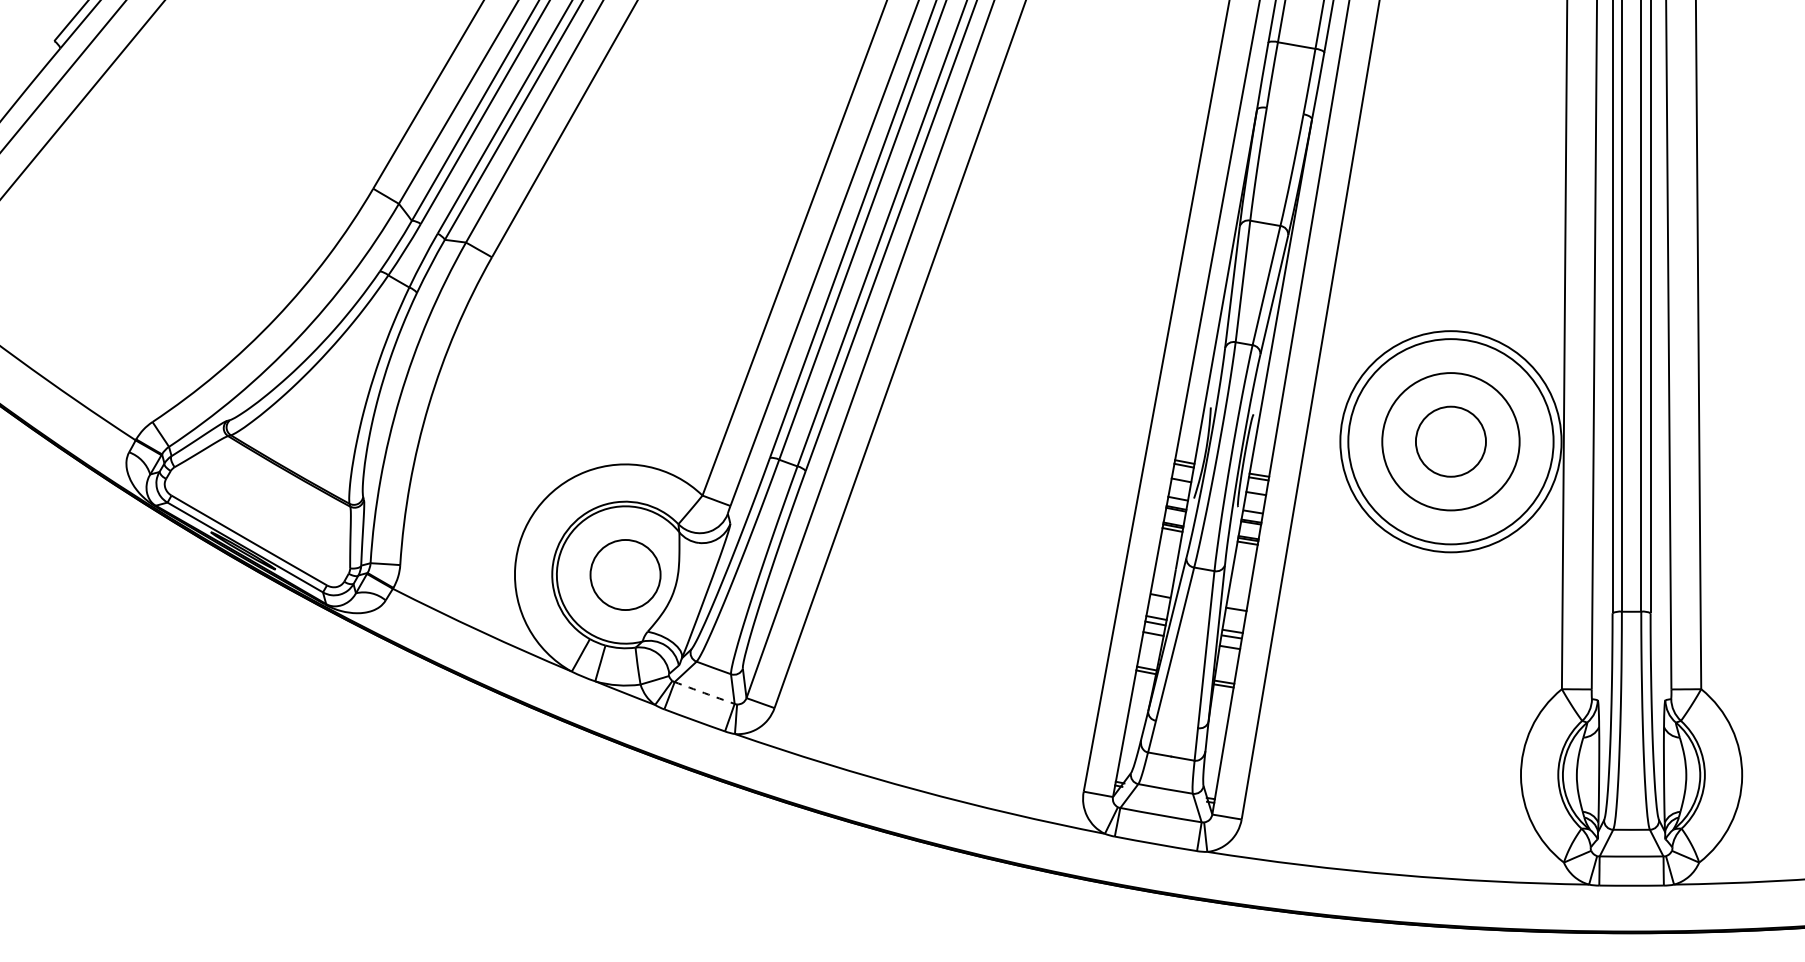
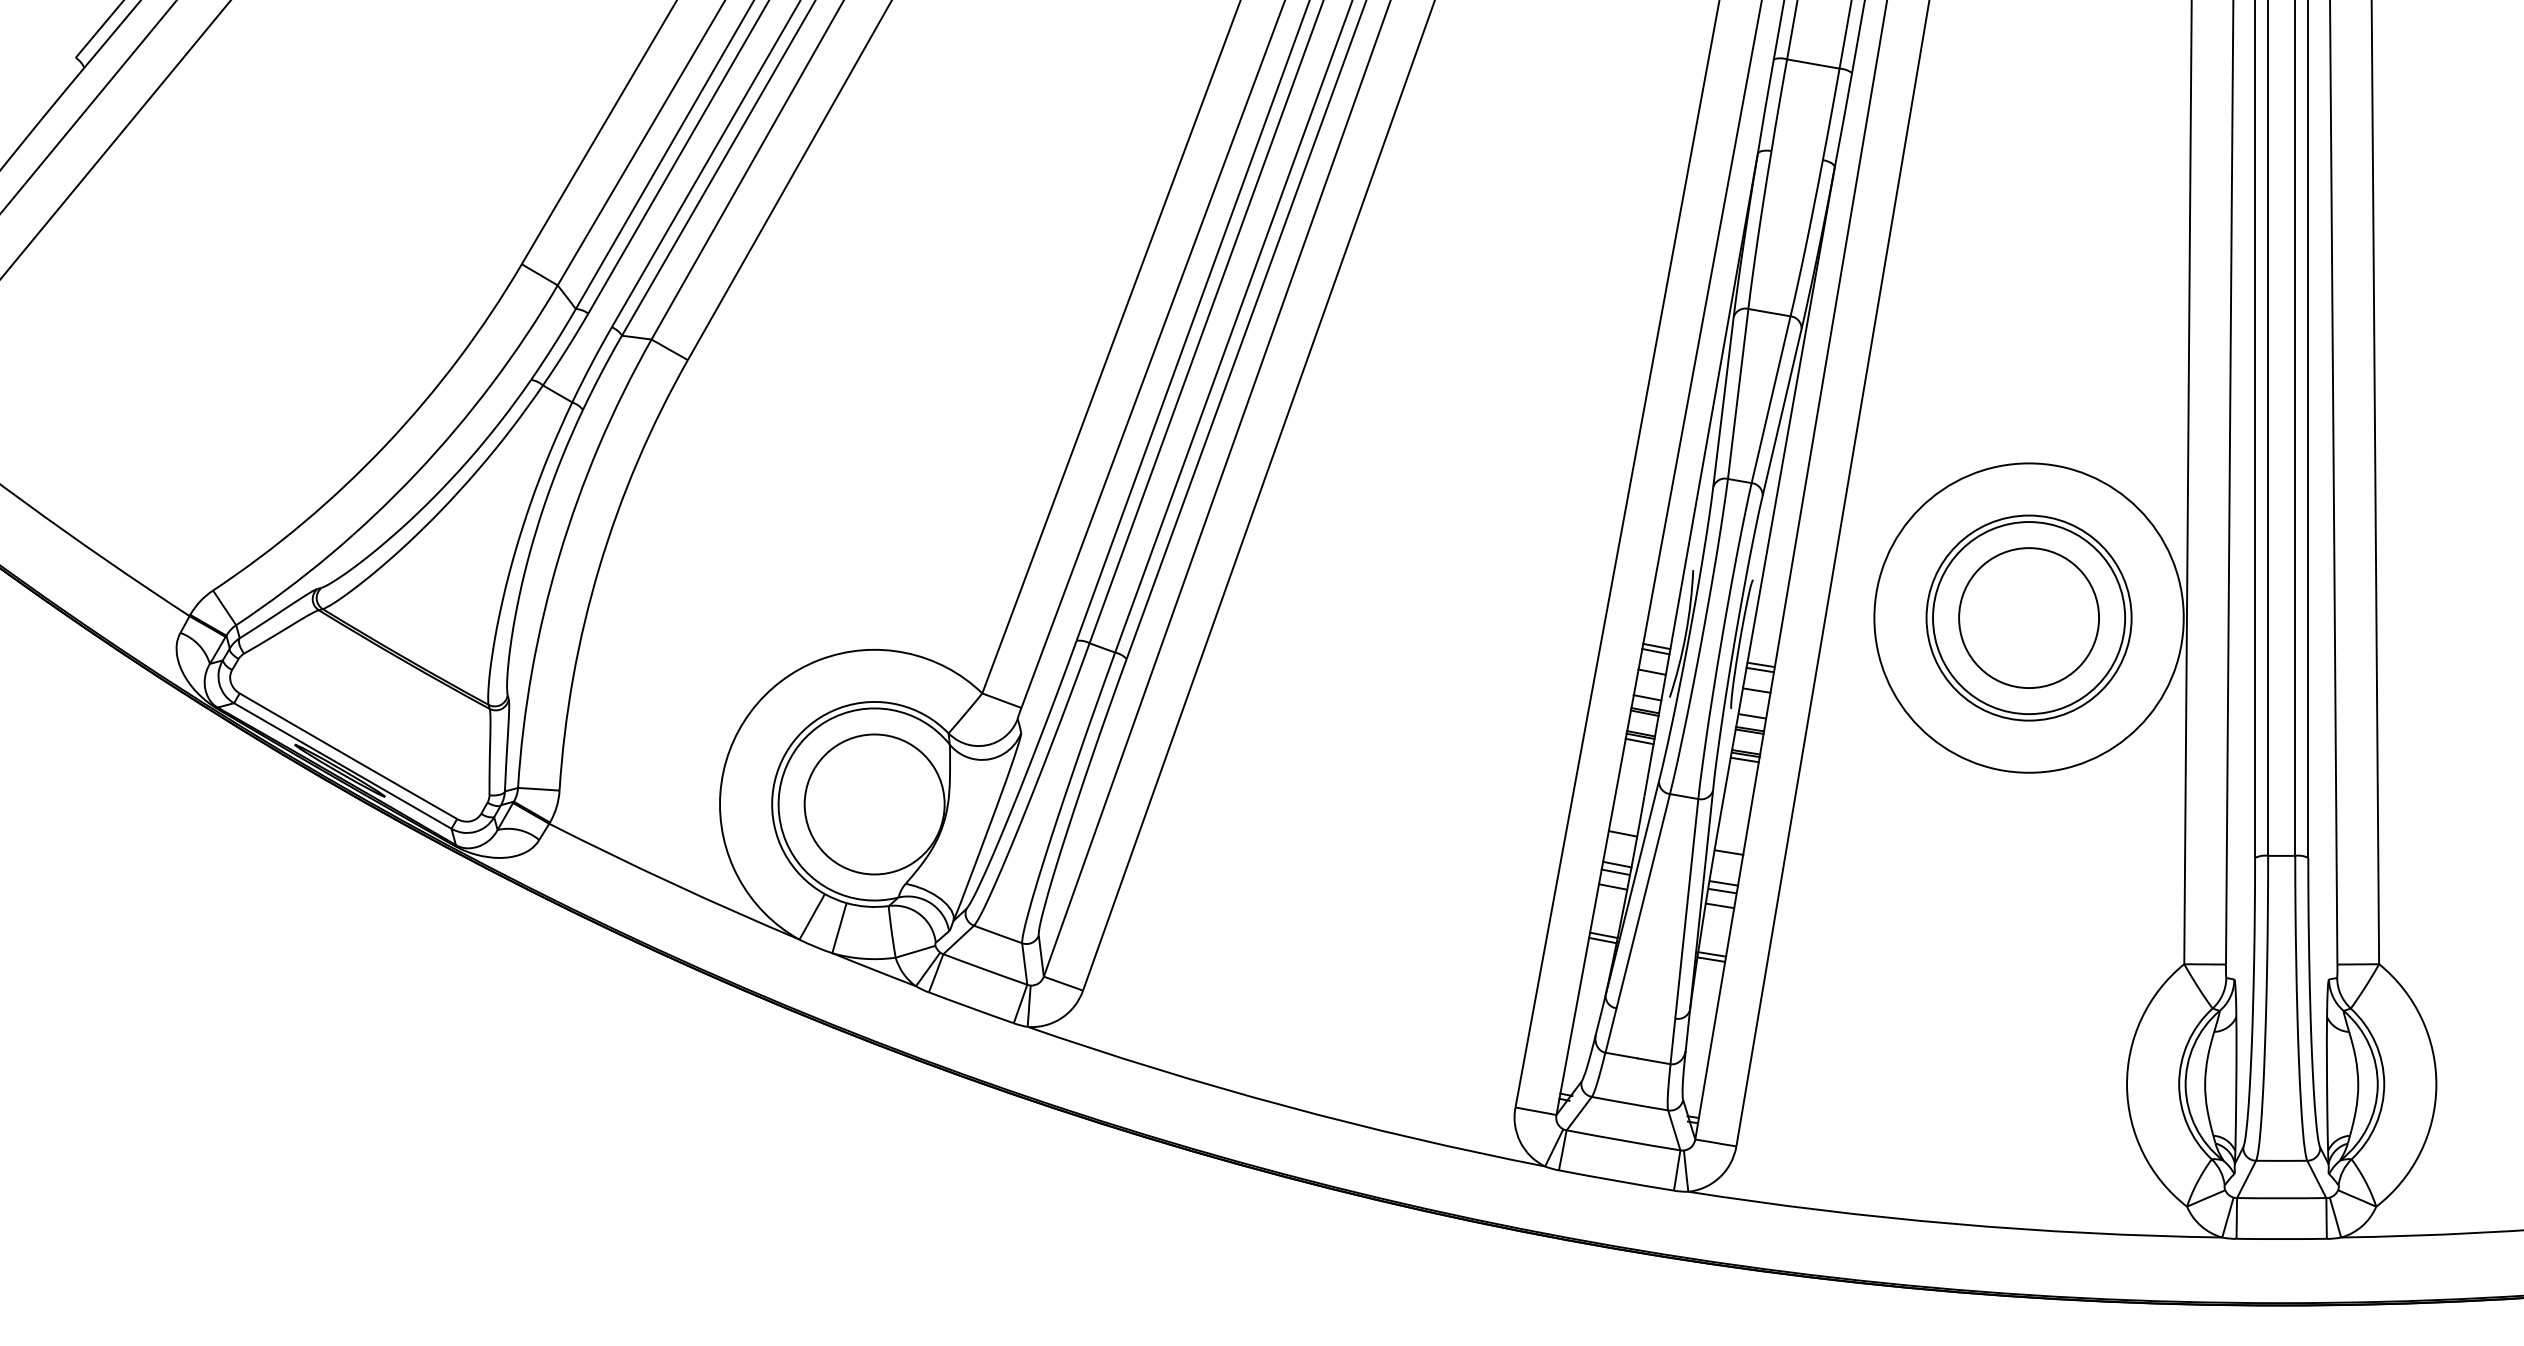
circle: (1450, 441) -> (2028, 617), size x0.71
circle: (1451, 442) -> (2029, 618), size x1.43
circle: (625, 575) -> (874, 804), size x1.43
arc: (704, 692) -> (985, 969), dashed -> solid

